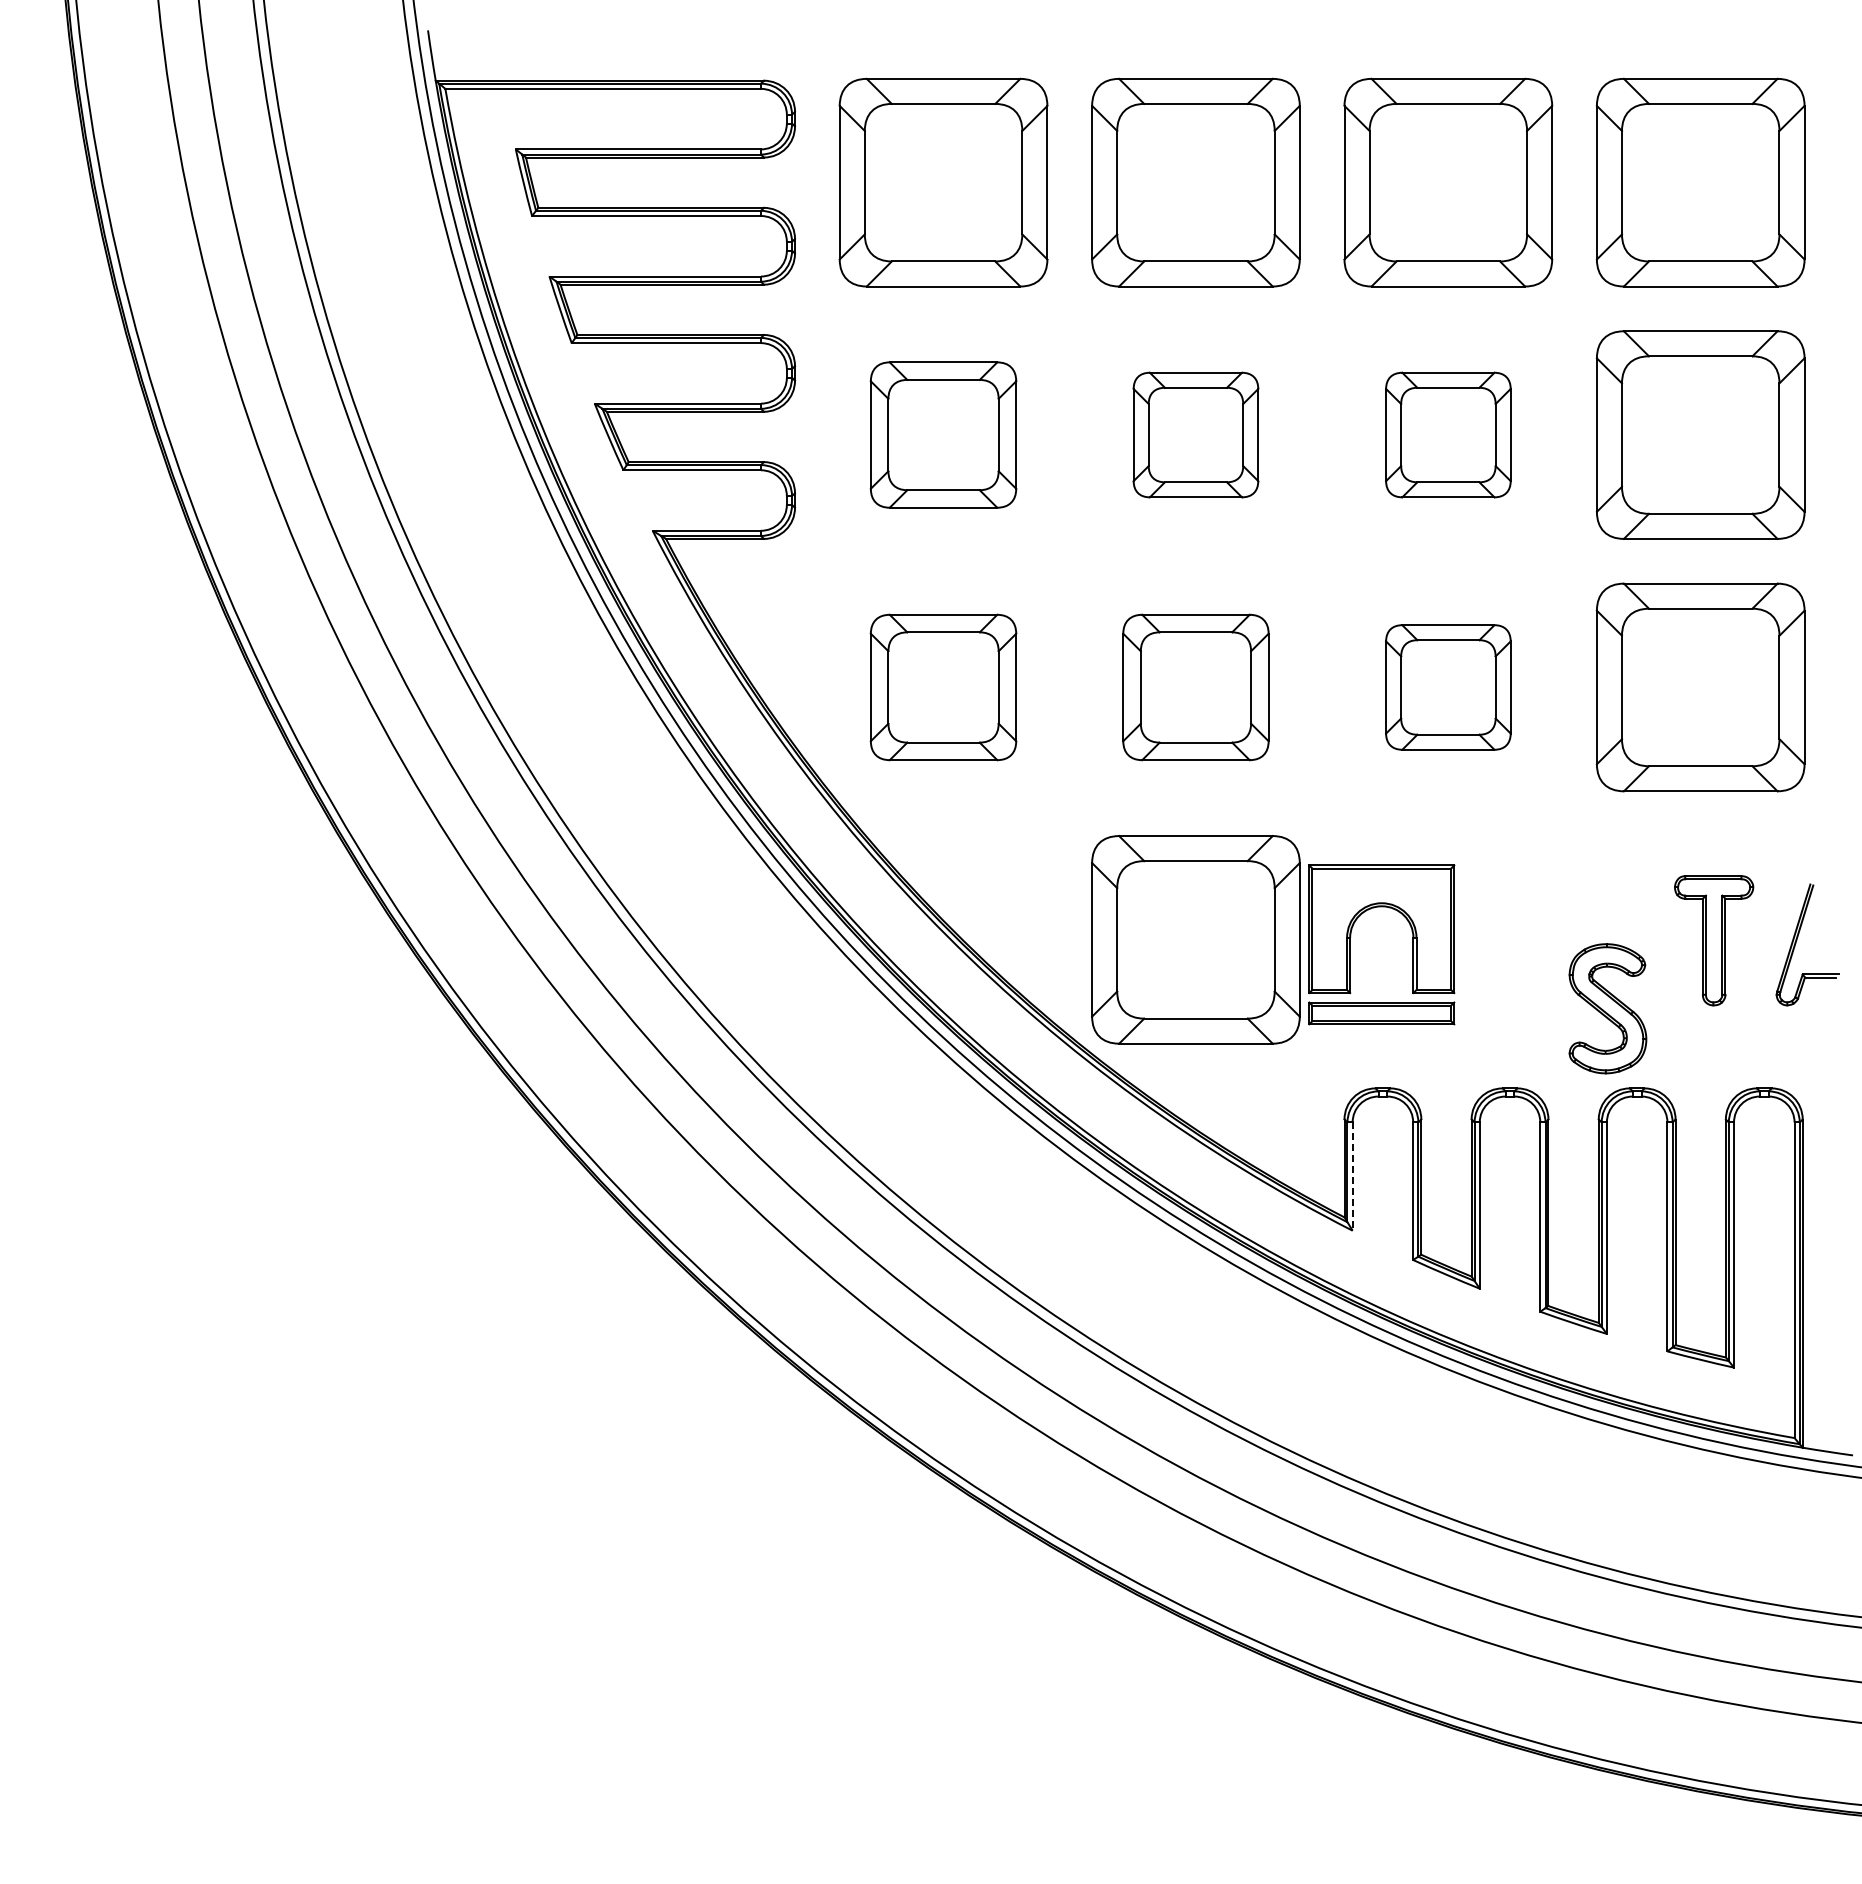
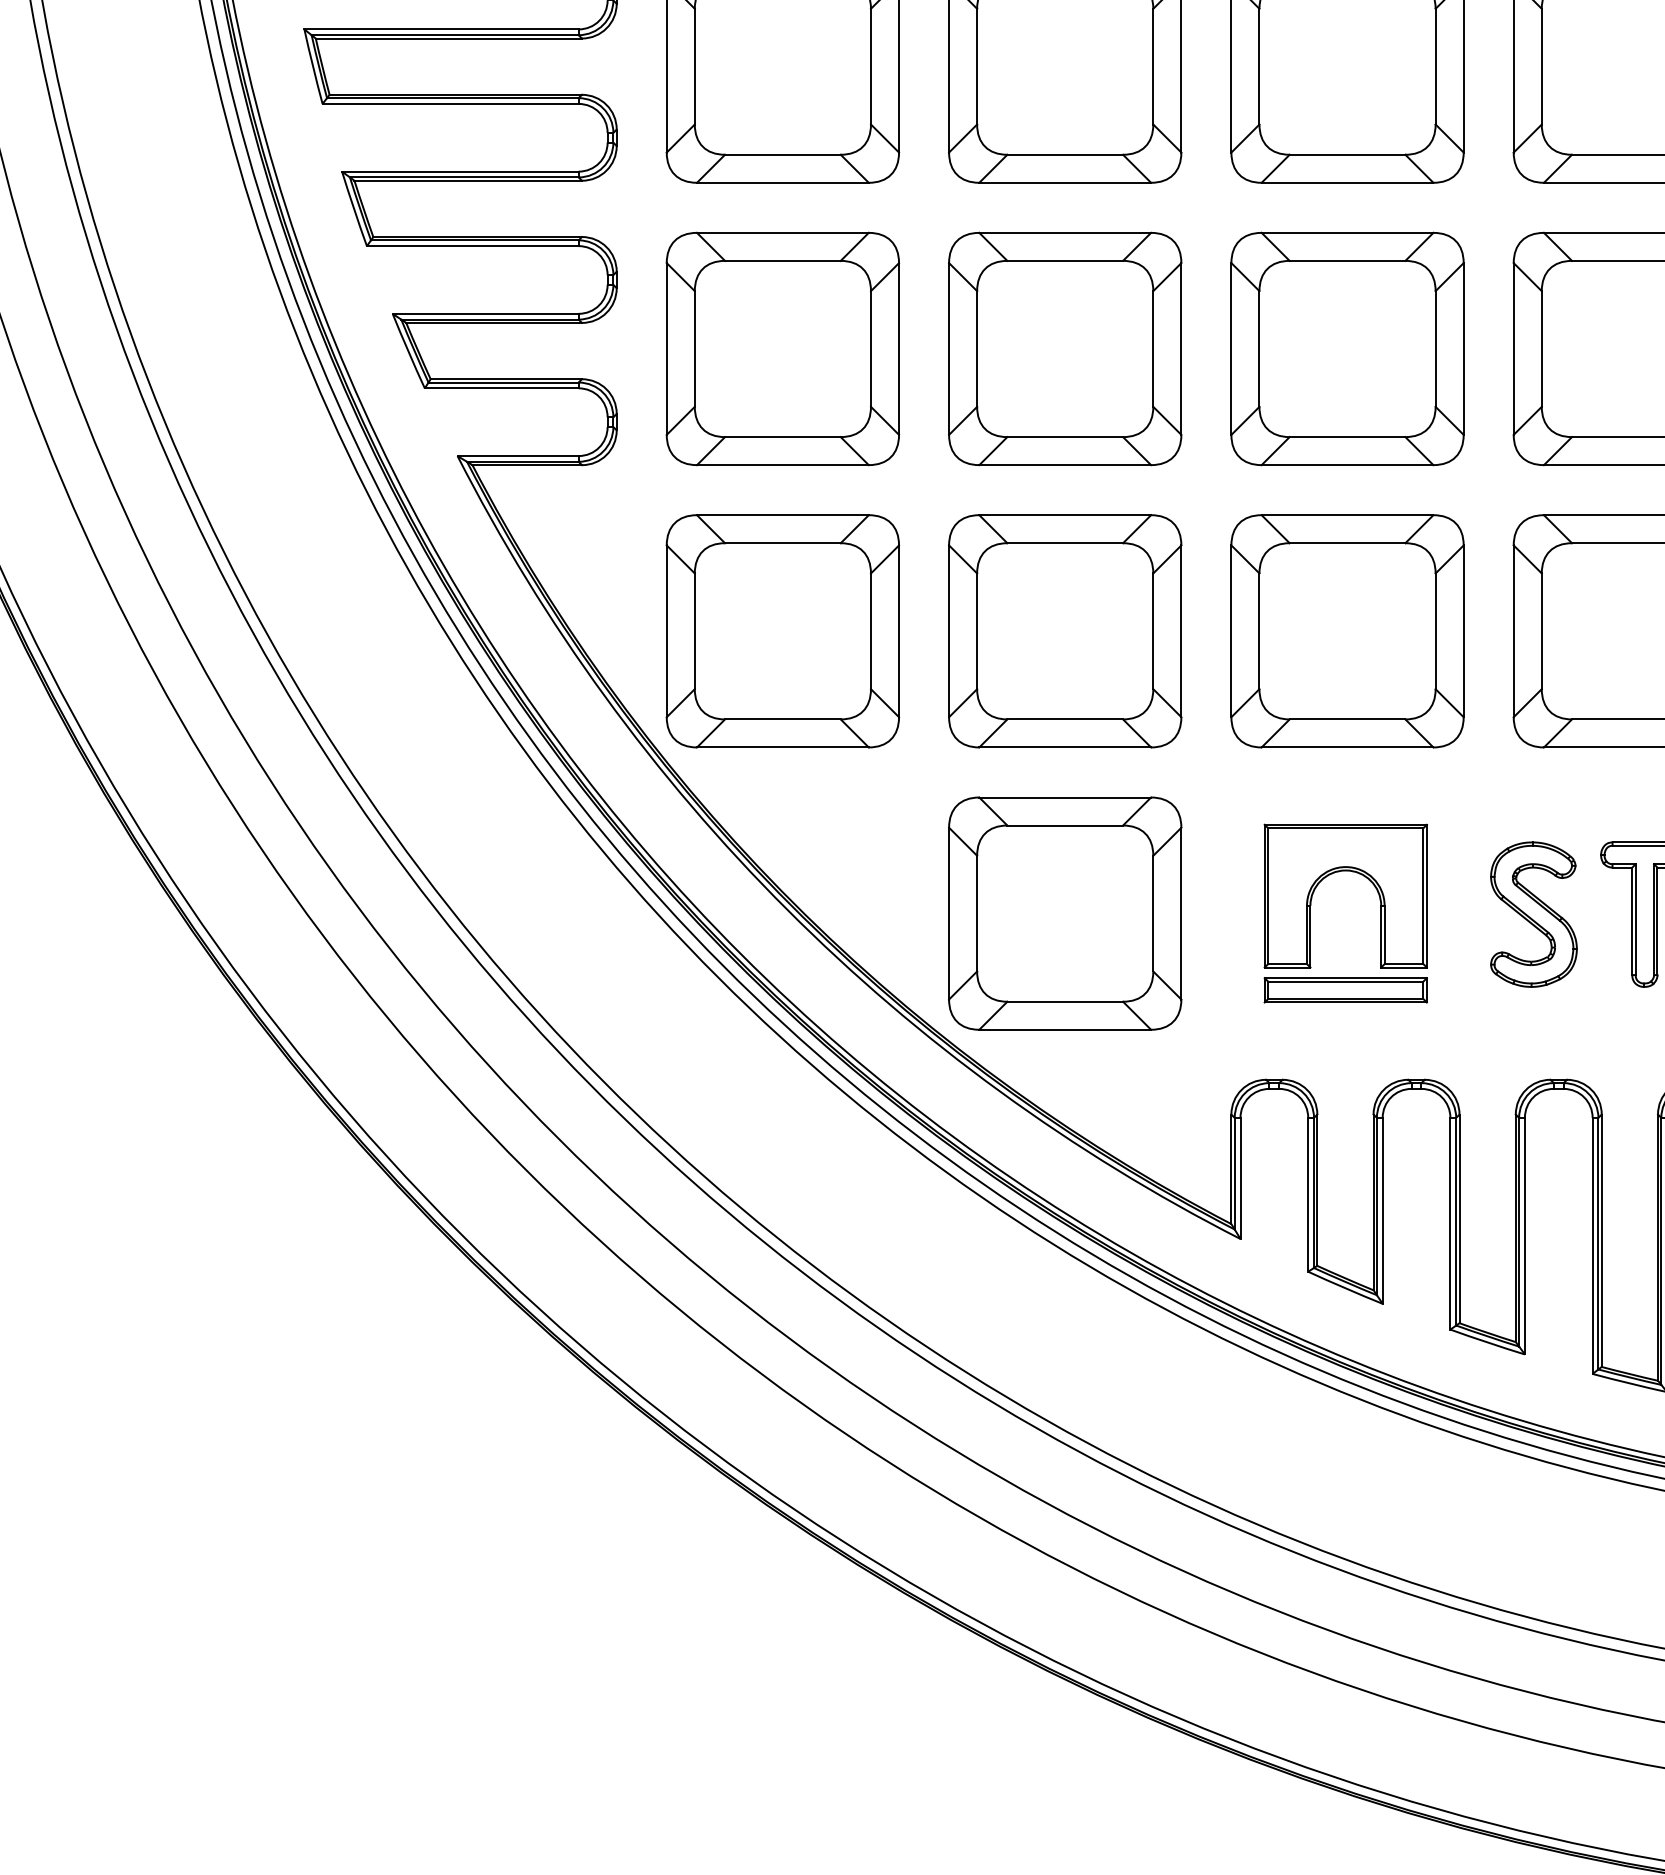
part: (943, 434) -> (782, 348), size x1.43
part: (1195, 434) -> (1064, 348), size x1.67
part: (1448, 434) -> (1347, 348), size x1.67
part: (943, 687) -> (782, 631), size x1.43
part: (1195, 687) -> (1064, 631), size x1.43
part: (1448, 687) -> (1347, 631), size x1.67
part: (1351, 937) -> (1311, 905), moved
part: (1607, 1008) -> (1533, 914), moved
line: (1352, 1177) -> (1240, 1179), dashed -> solid

